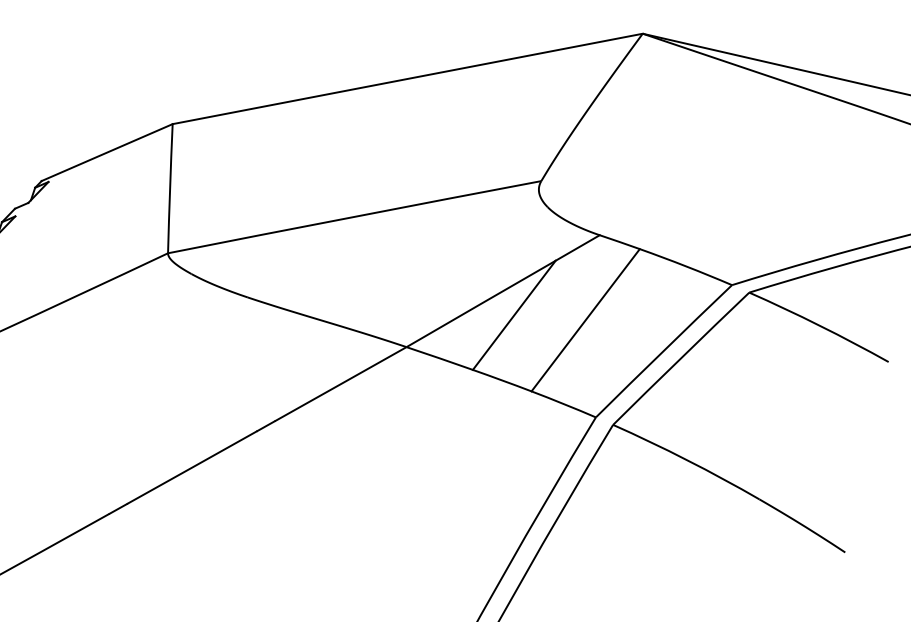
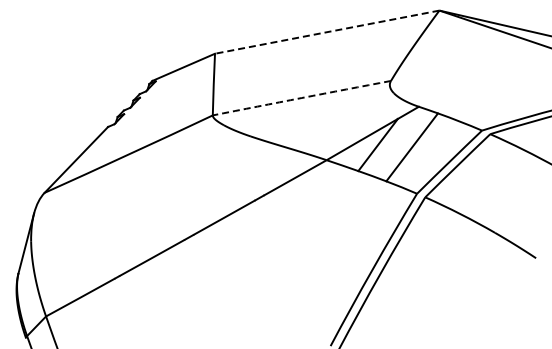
line: (406, 79) -> (326, 32), solid -> dashed
arc: (353, 217) -> (301, 98), solid -> dashed

